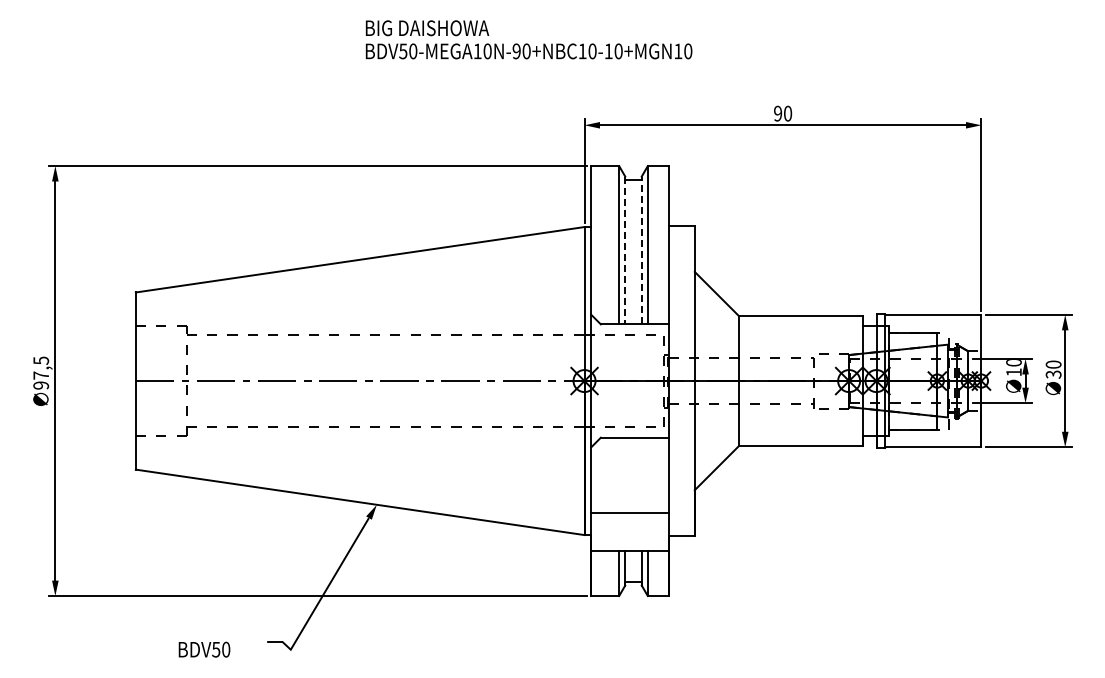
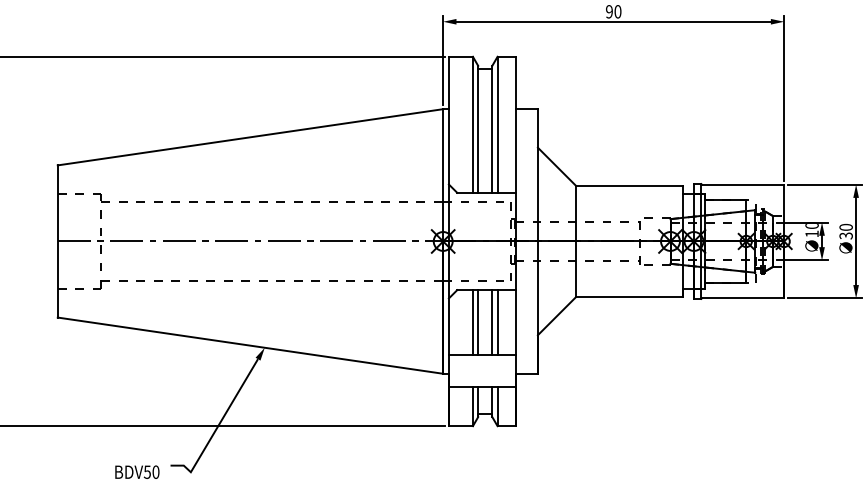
line: (625, 250) -> (478, 129), dashed -> solid
line: (641, 250) -> (492, 129), dashed -> solid
line: (619, 475) -> (473, 322), added
line: (625, 475) -> (478, 322), added
line: (641, 475) -> (492, 322), added
line: (647, 475) -> (497, 322), added
text: (204, 649) -> (137, 472), moved

